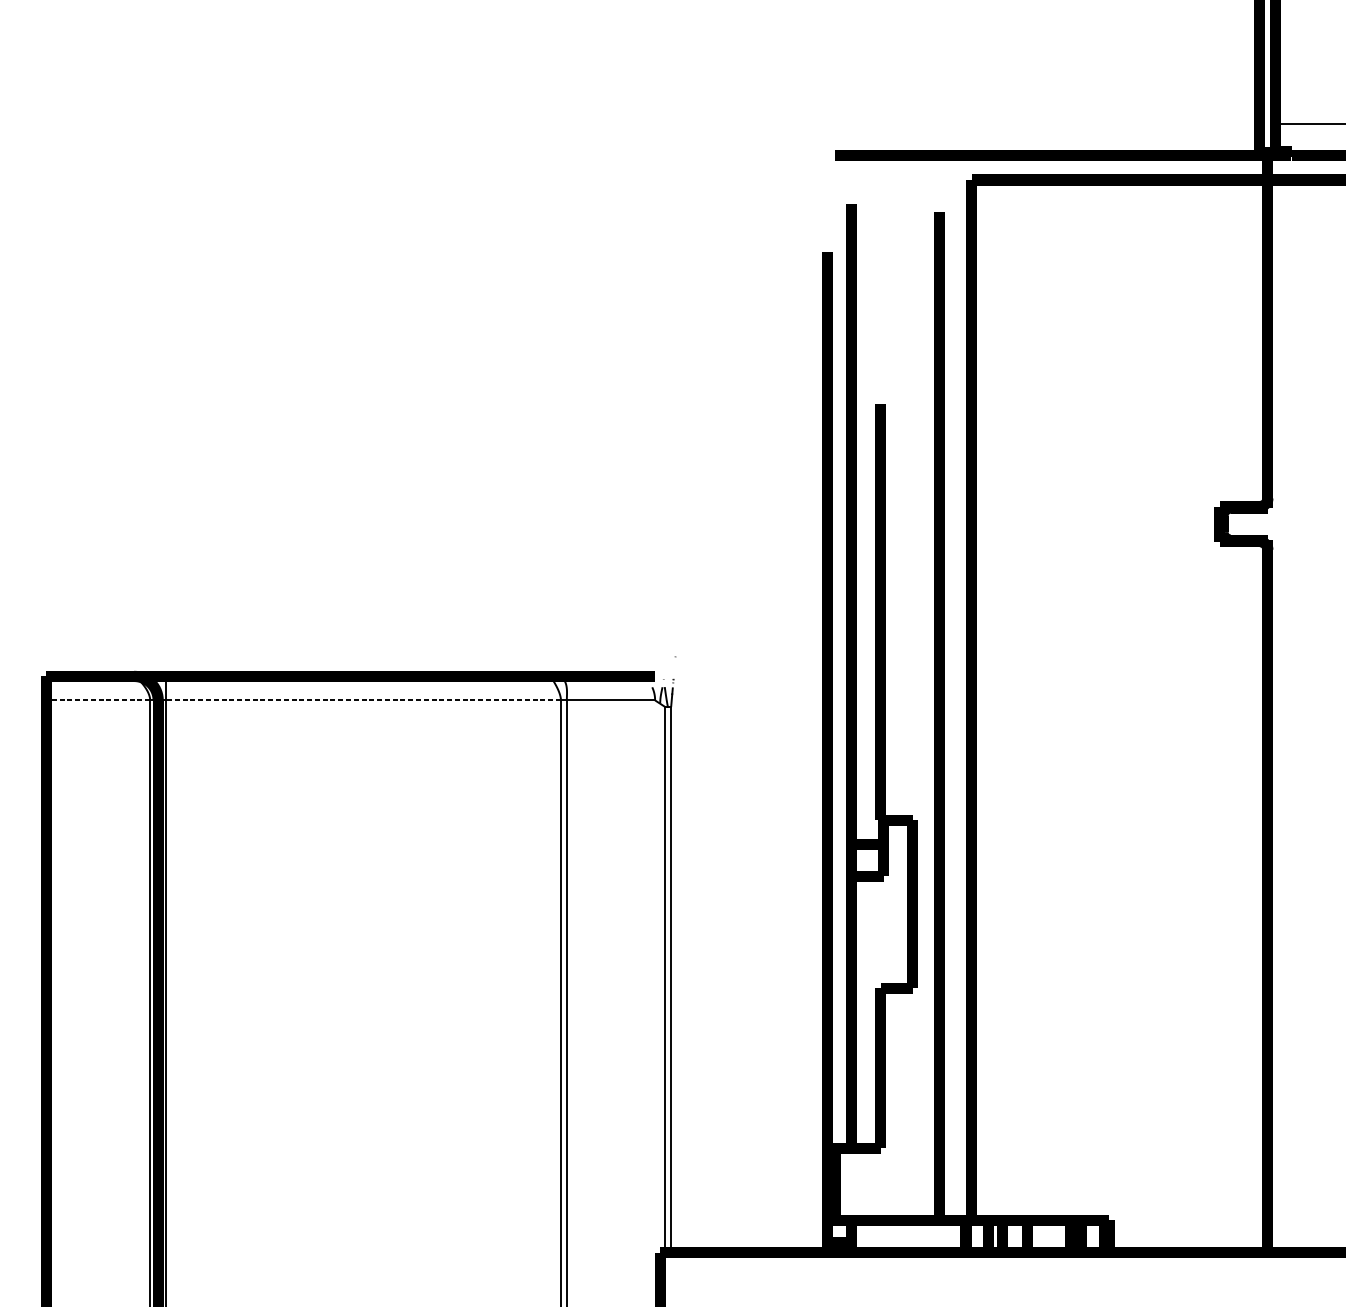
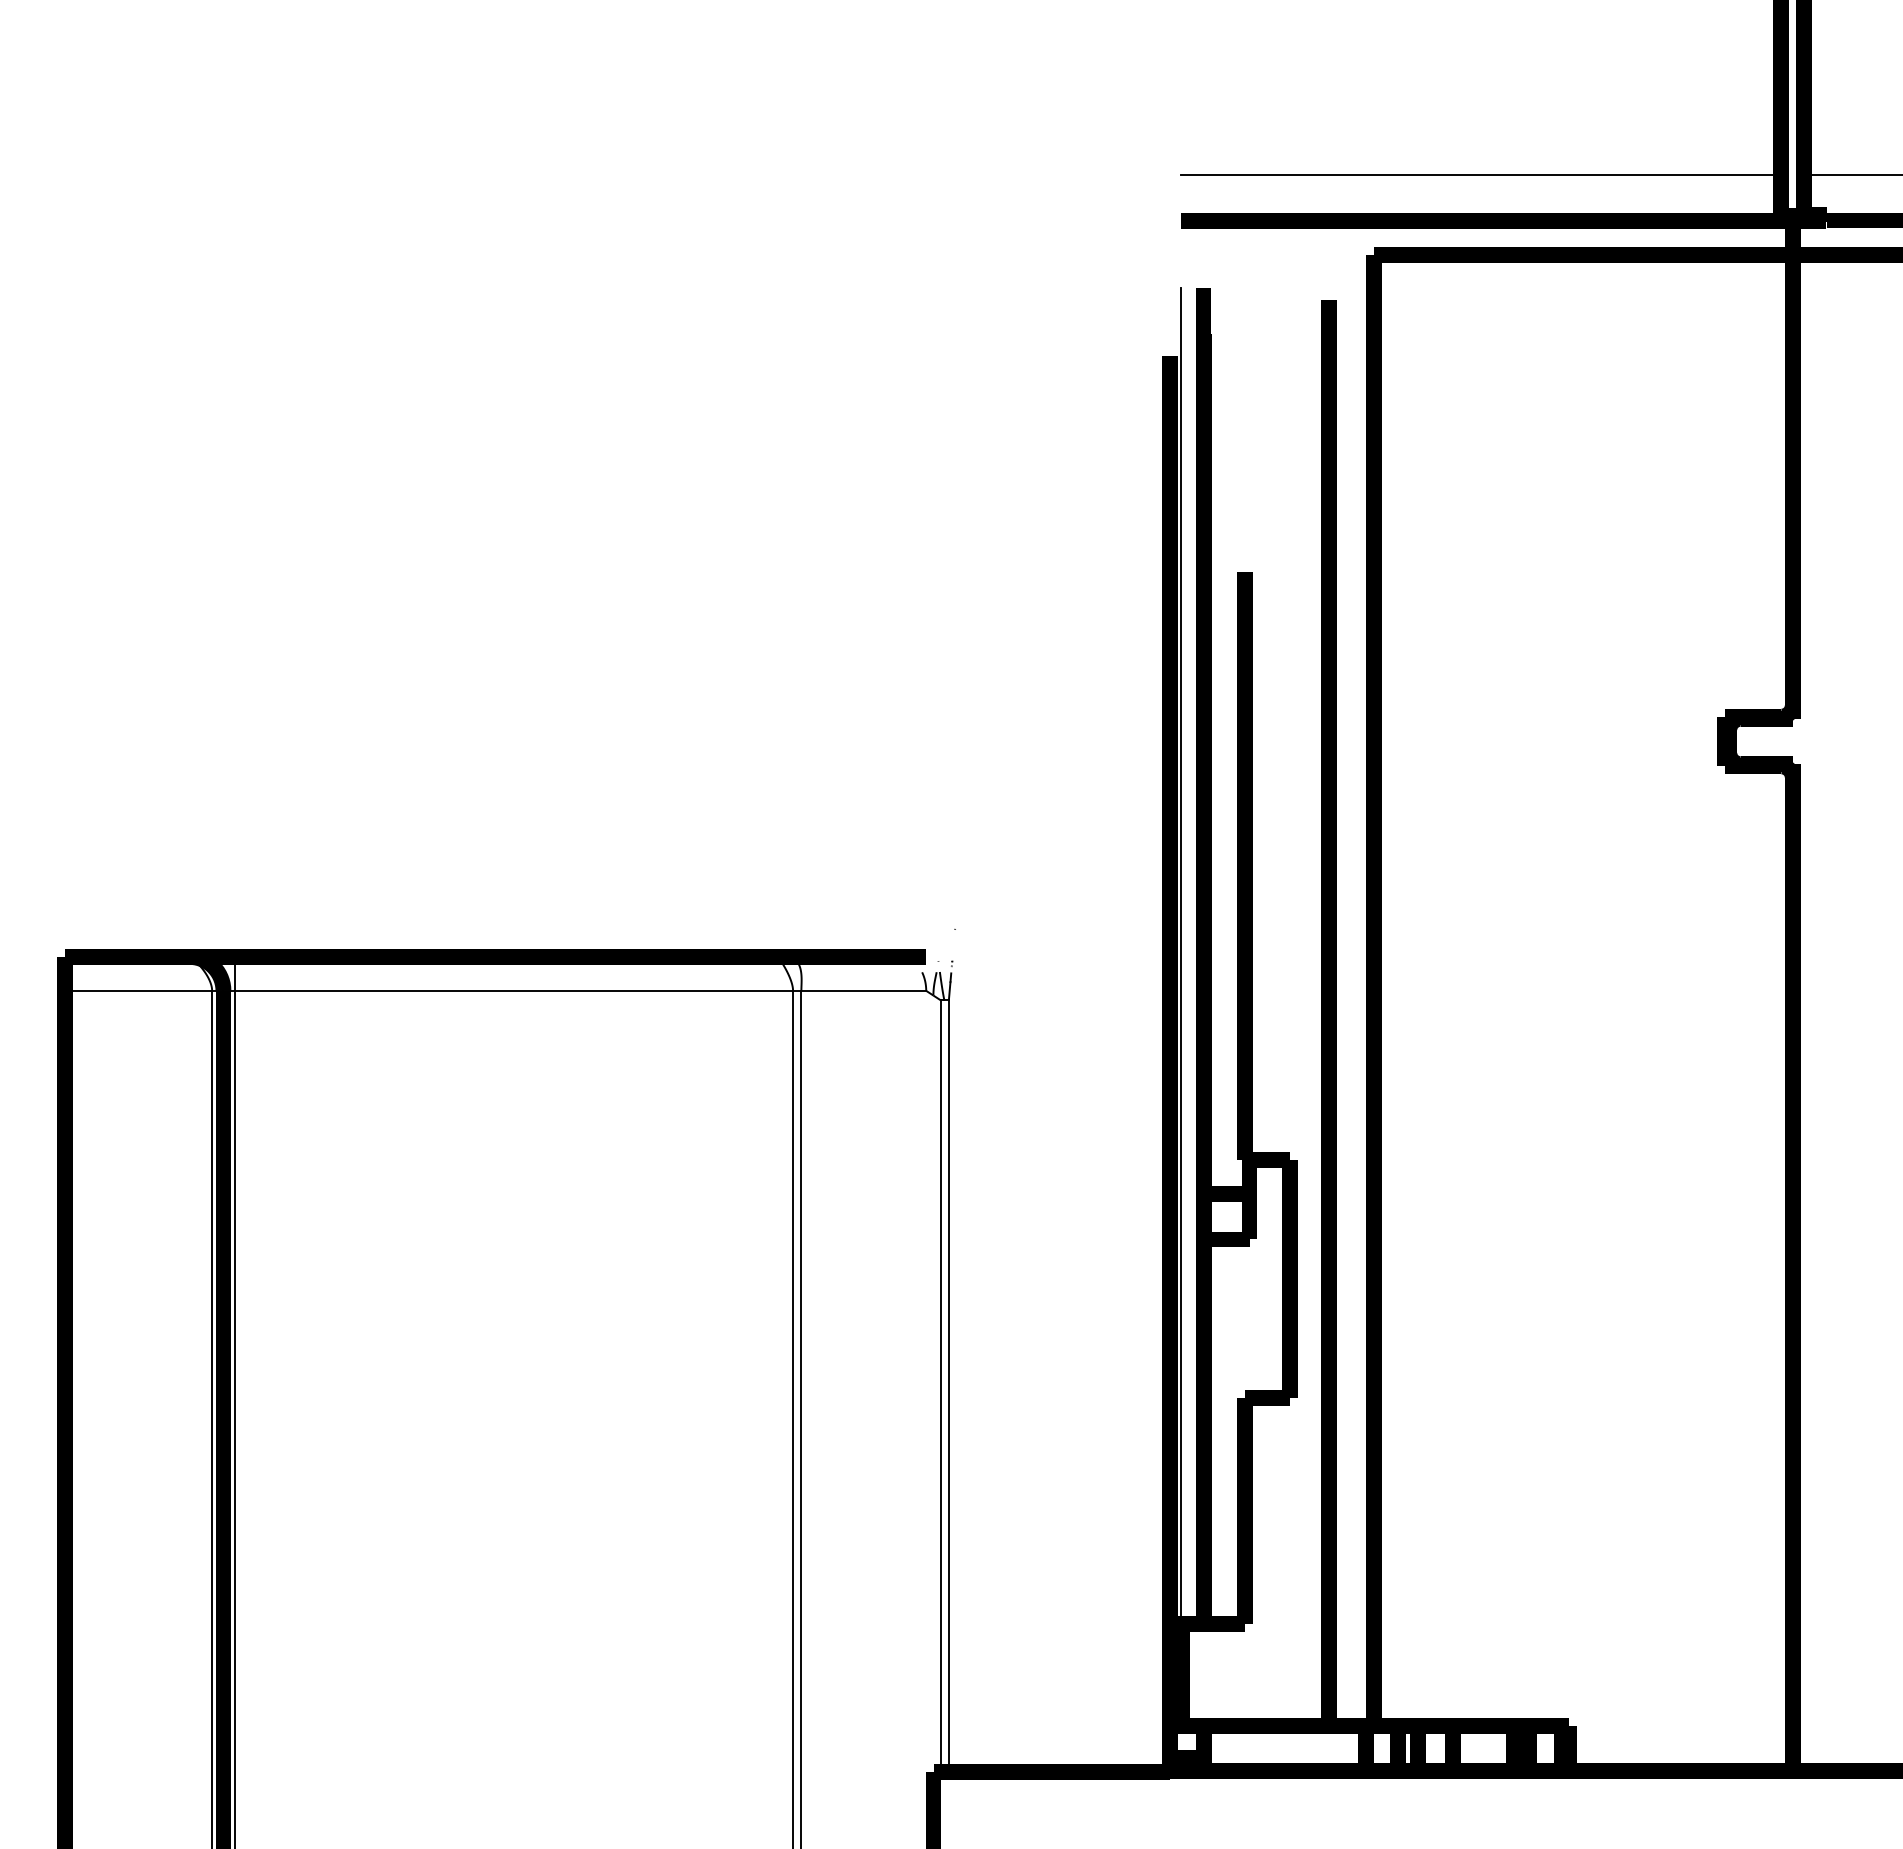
line: (1047, 123) -> (1480, 175), added
line: (834, 676) -> (1180, 956), added
line: (98, 700) -> (138, 990), dashed -> solid
line: (363, 700) -> (513, 990), dashed -> solid

